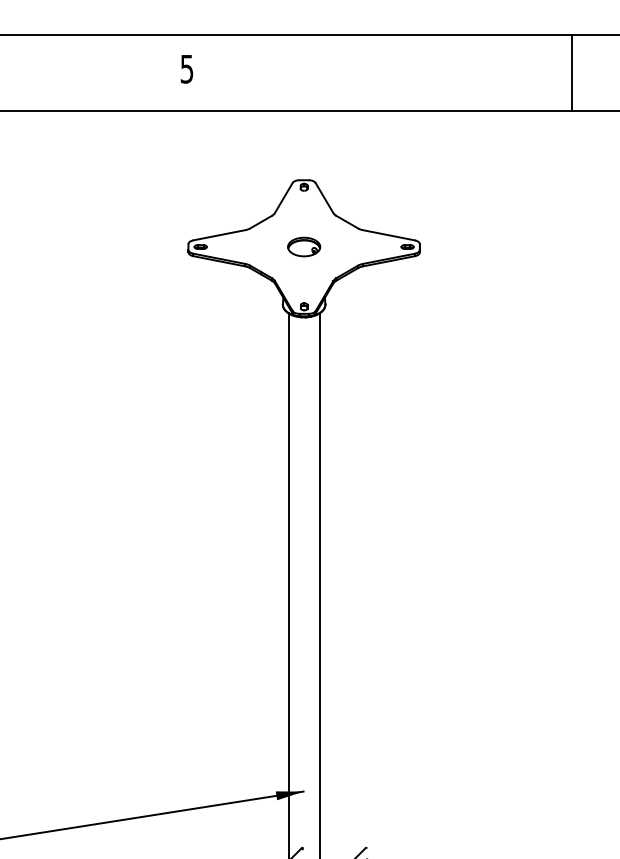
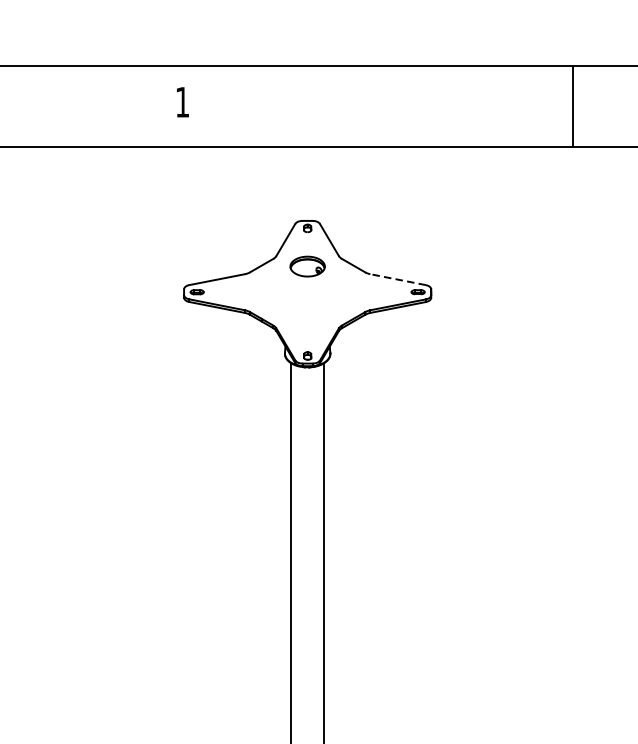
text: (186, 69) -> (182, 102), 5 -> 1
line: (572, 72) -> (572, 105), moved
line: (388, 235) -> (397, 279), solid -> dashed
part: (304, 246) -> (308, 266), moved

